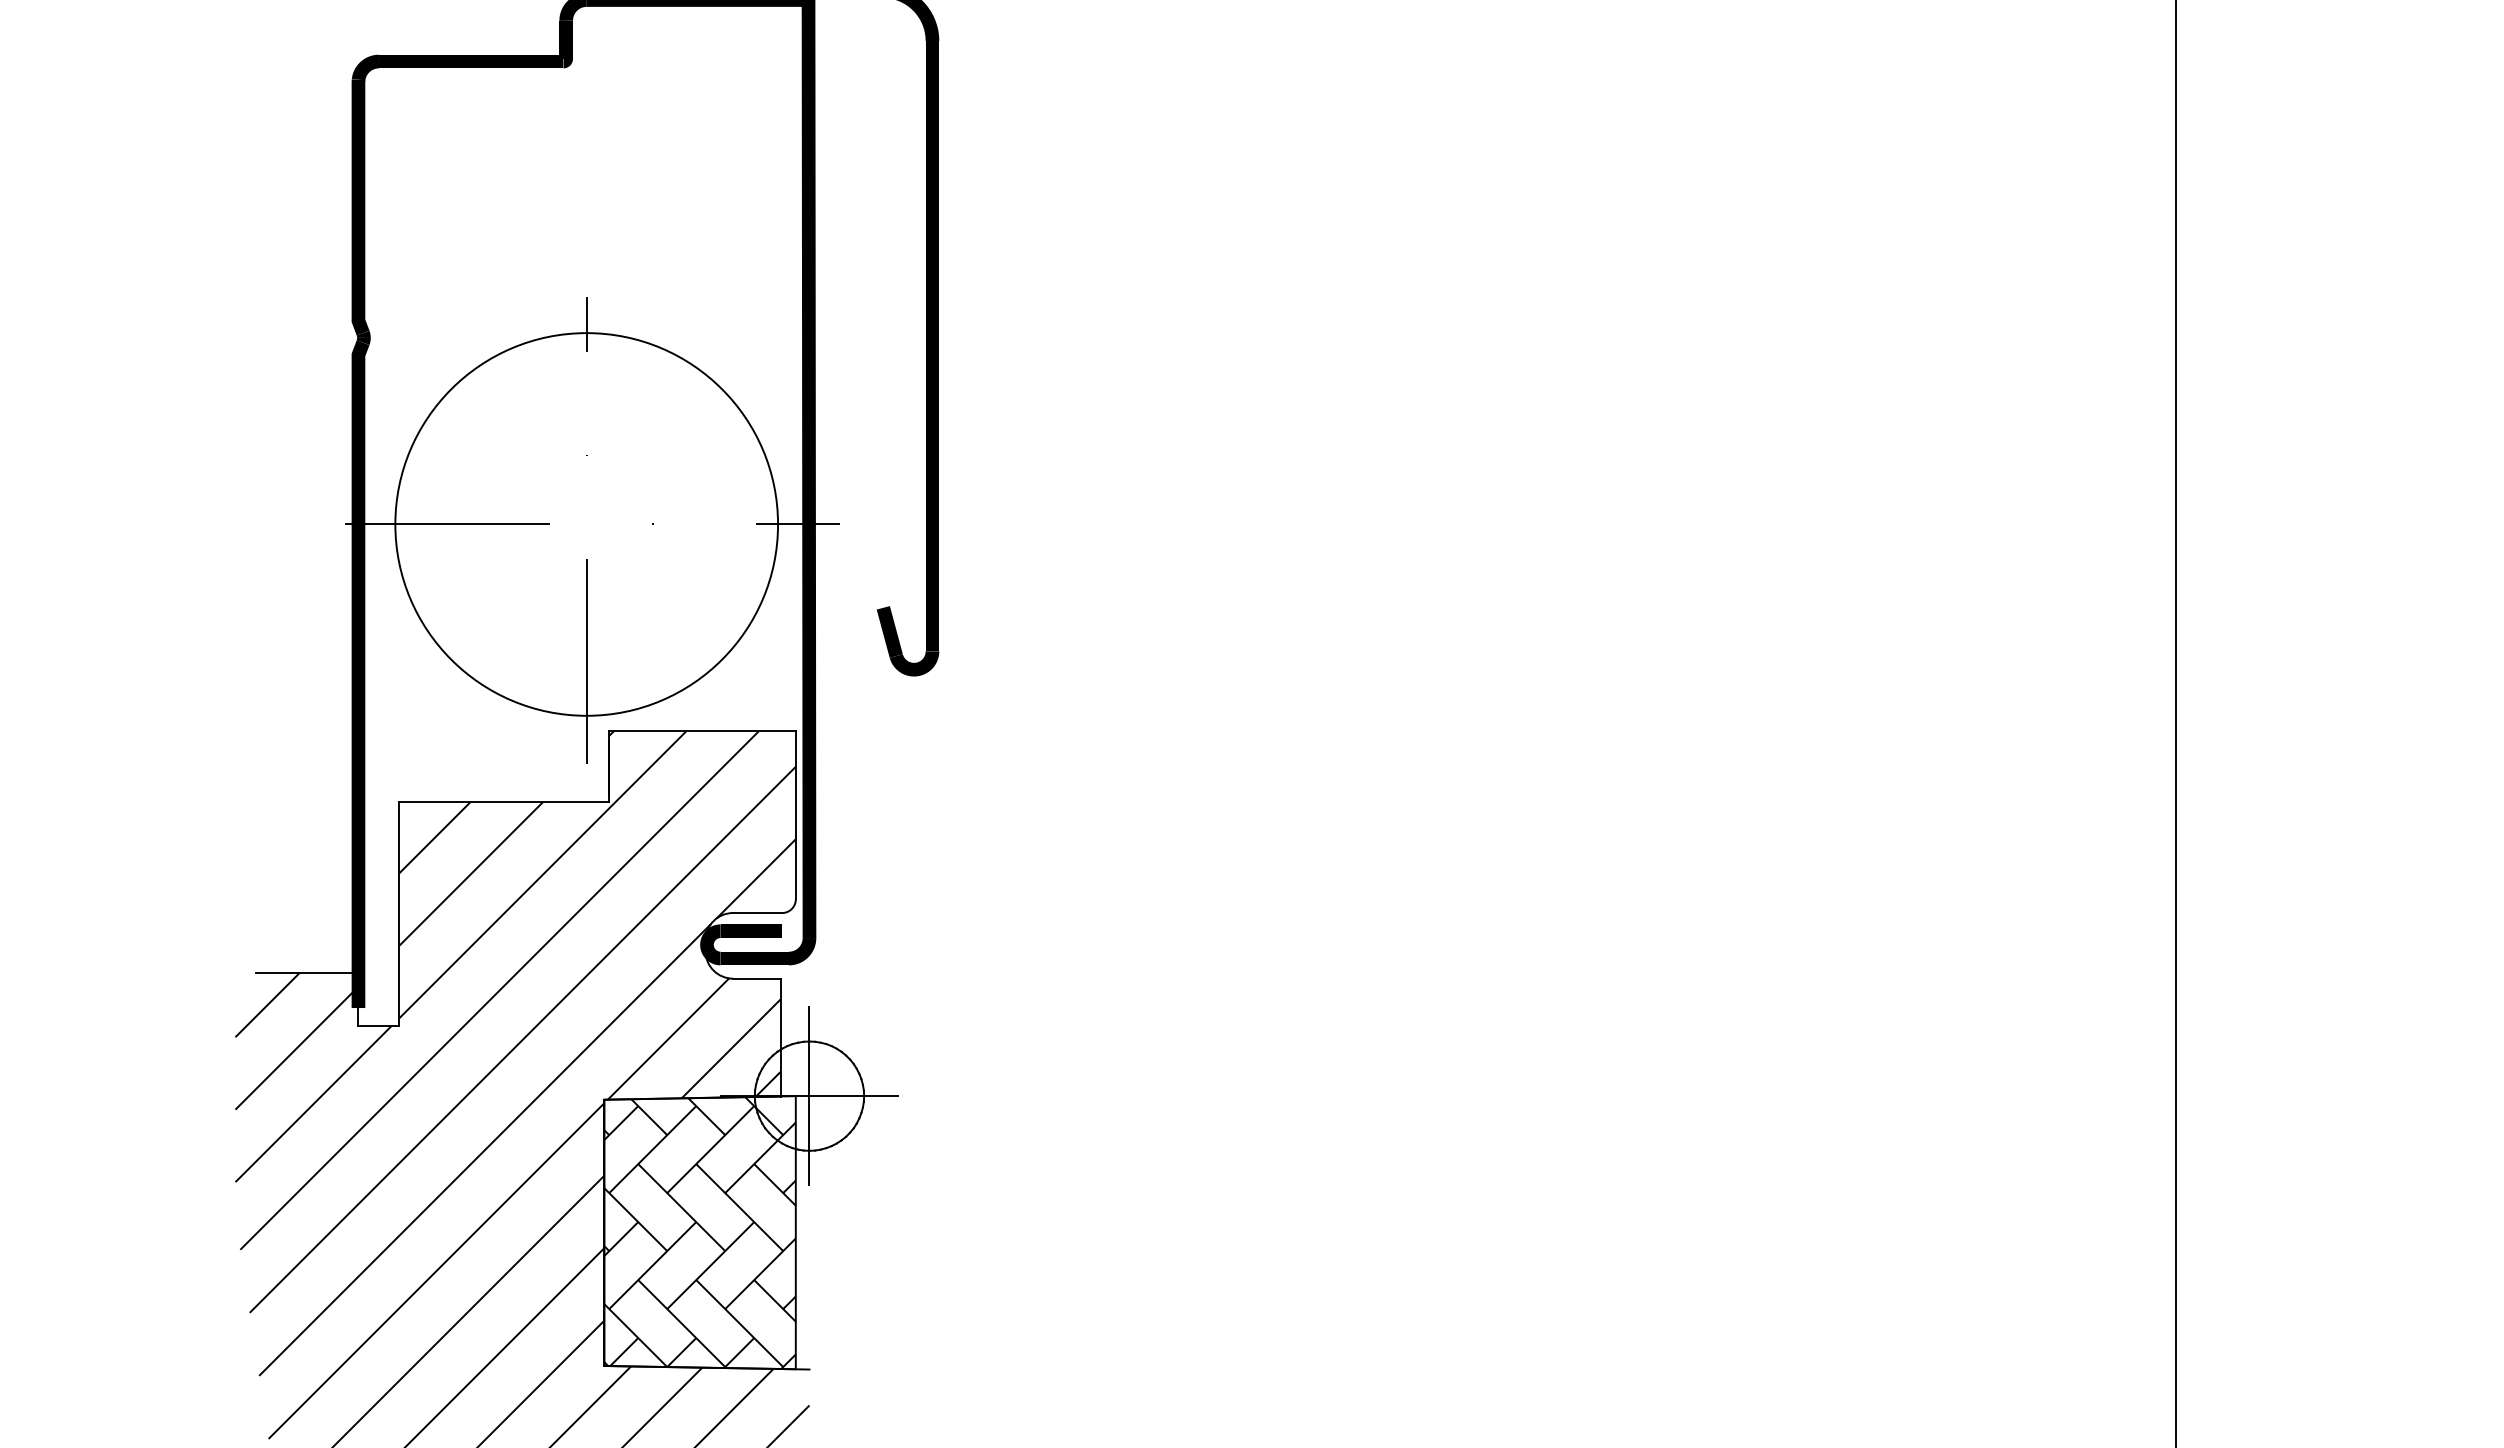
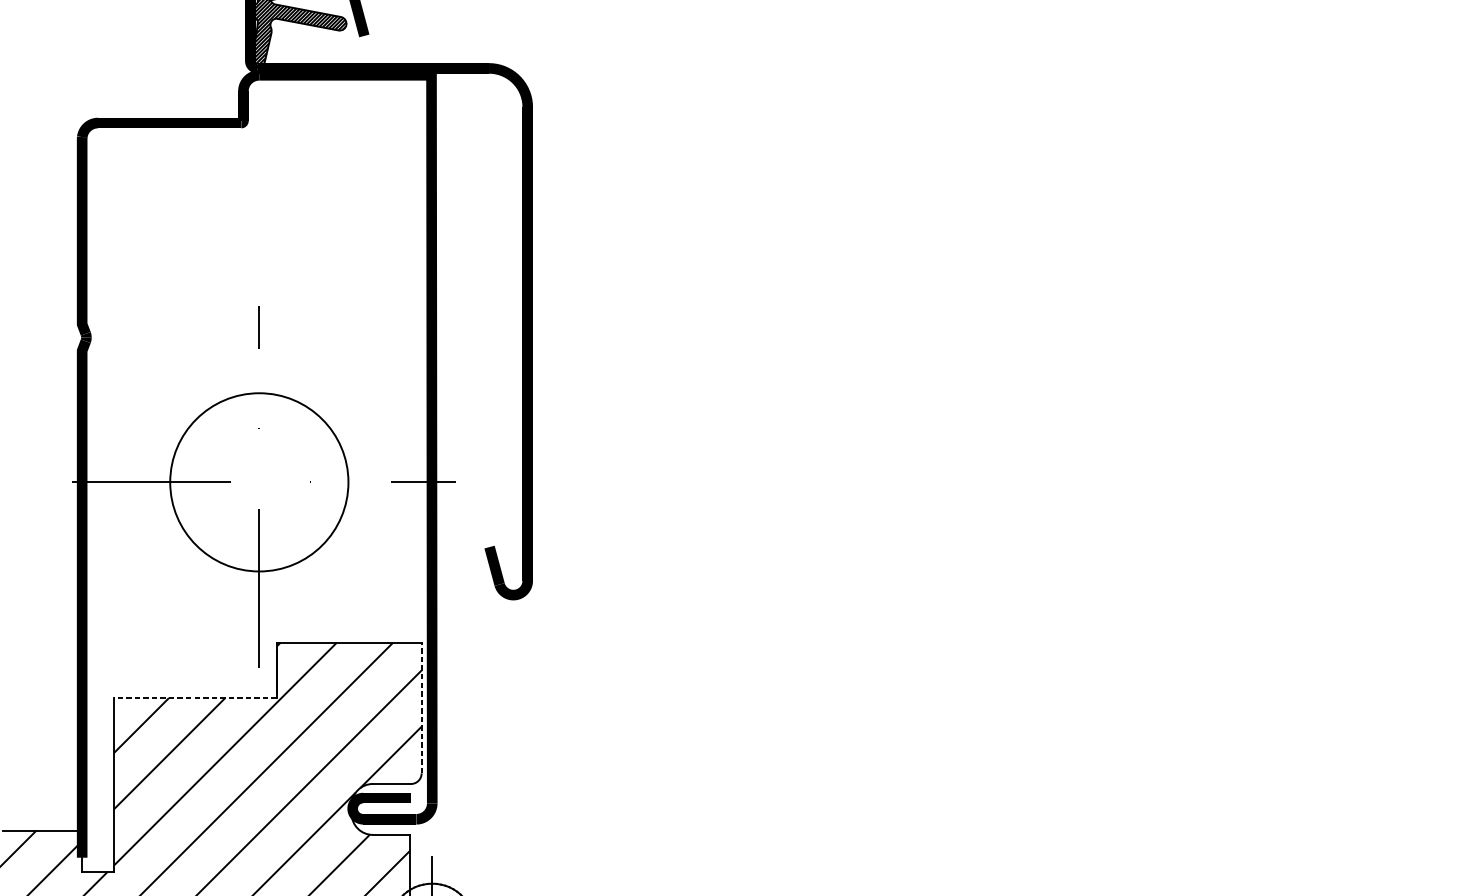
circle: (586, 524) -> (259, 482), size x0.6
line: (504, 802) -> (195, 698), solid -> dashed
line: (795, 814) -> (421, 707), solid -> dashed

